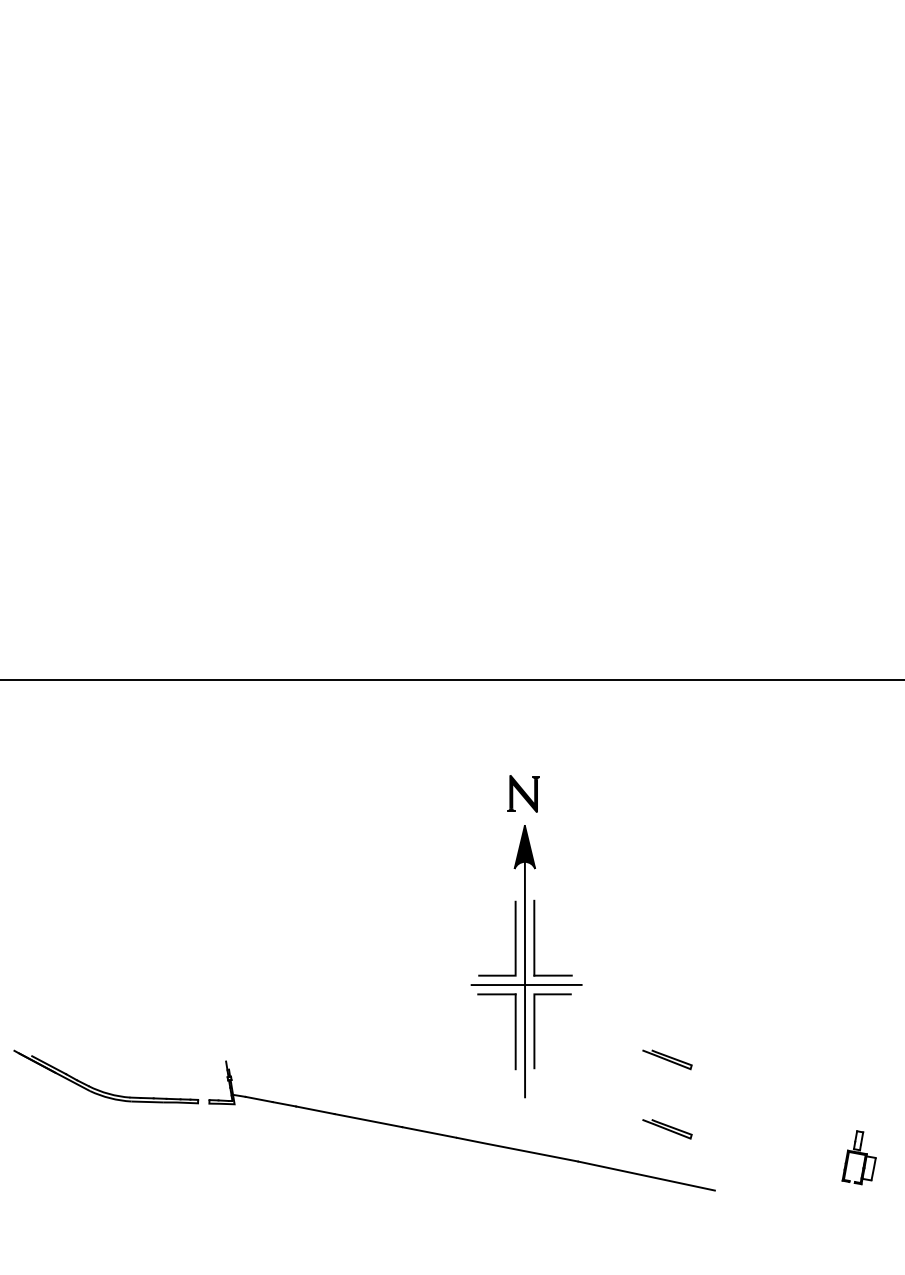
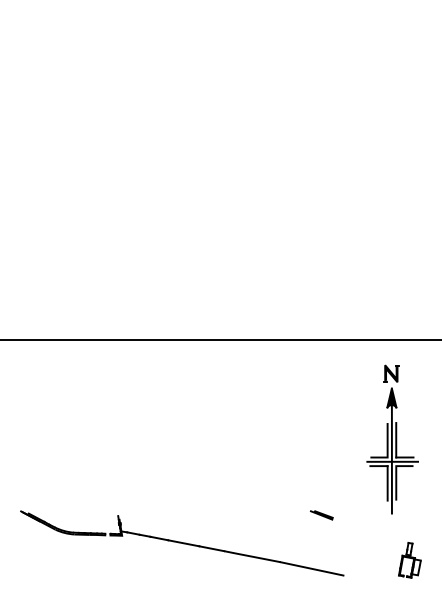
part: (526, 936) -> (392, 439), moved
line: (667, 1129) -> (321, 547), removed
part: (858, 1157) -> (409, 560), size x1.43

